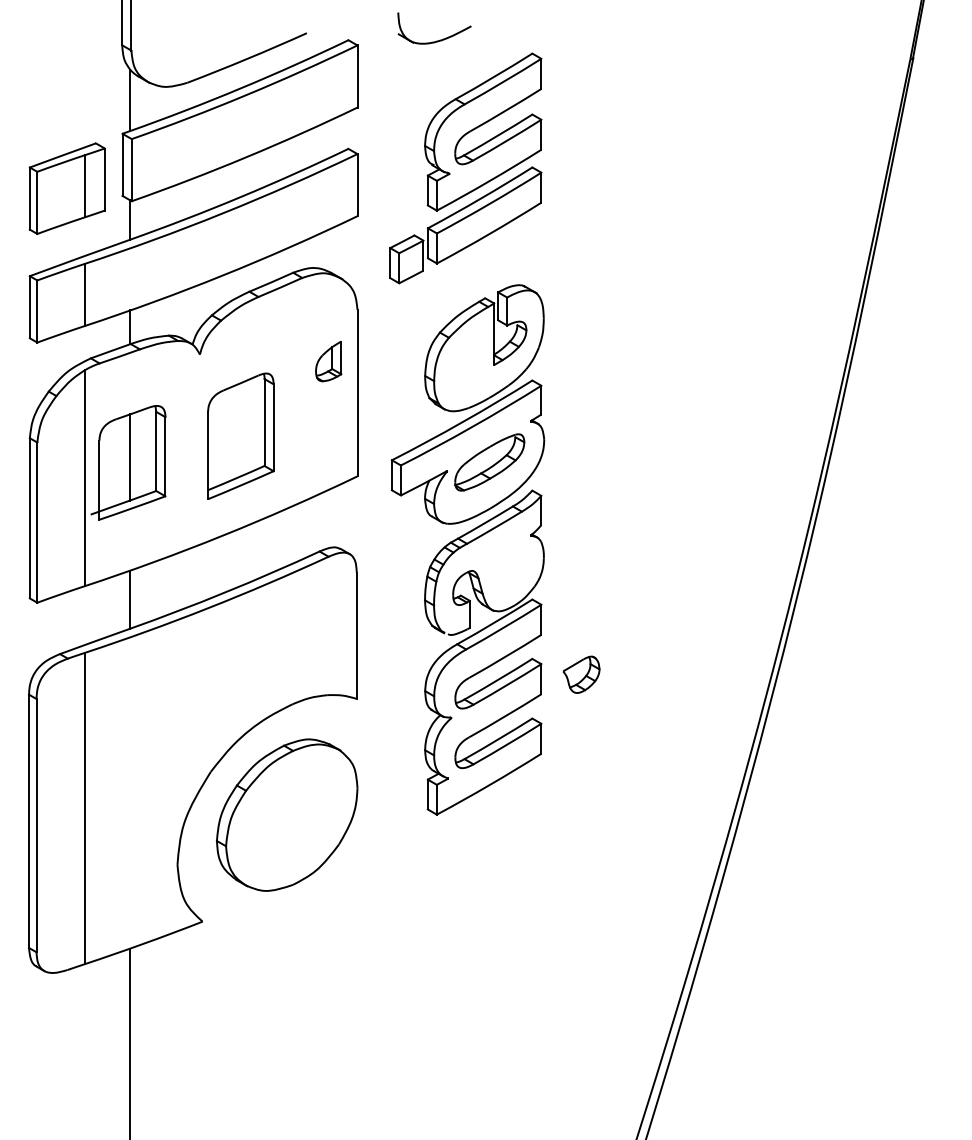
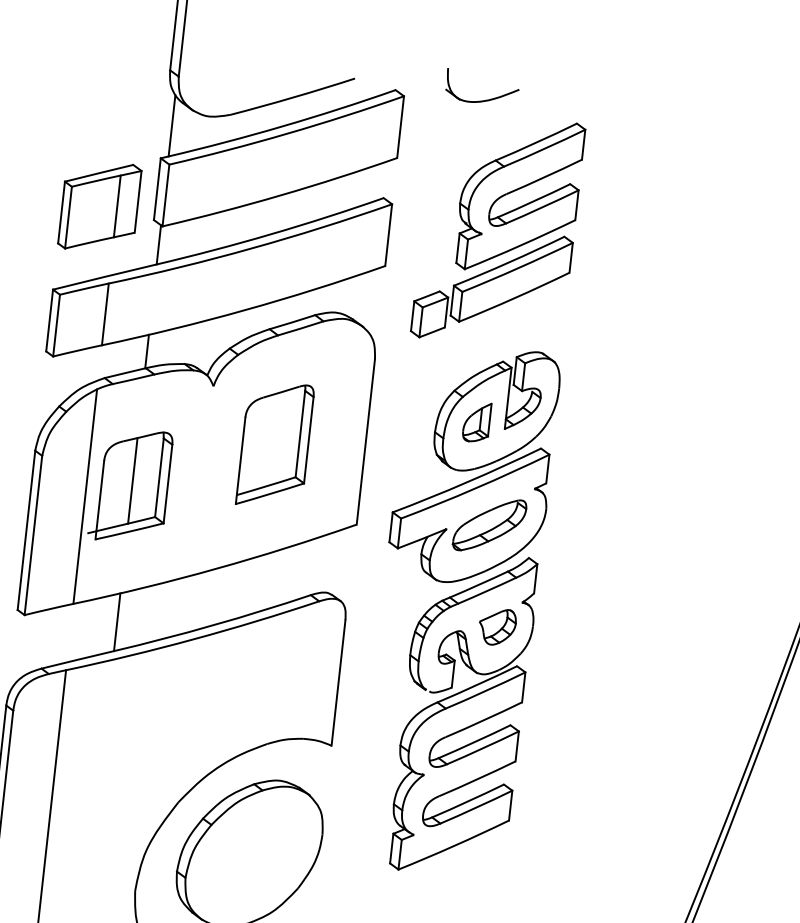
part: (328, 361) -> (476, 422), moved
part: (240, 435) -> (275, 444), moved
part: (581, 674) -> (497, 626), moved

